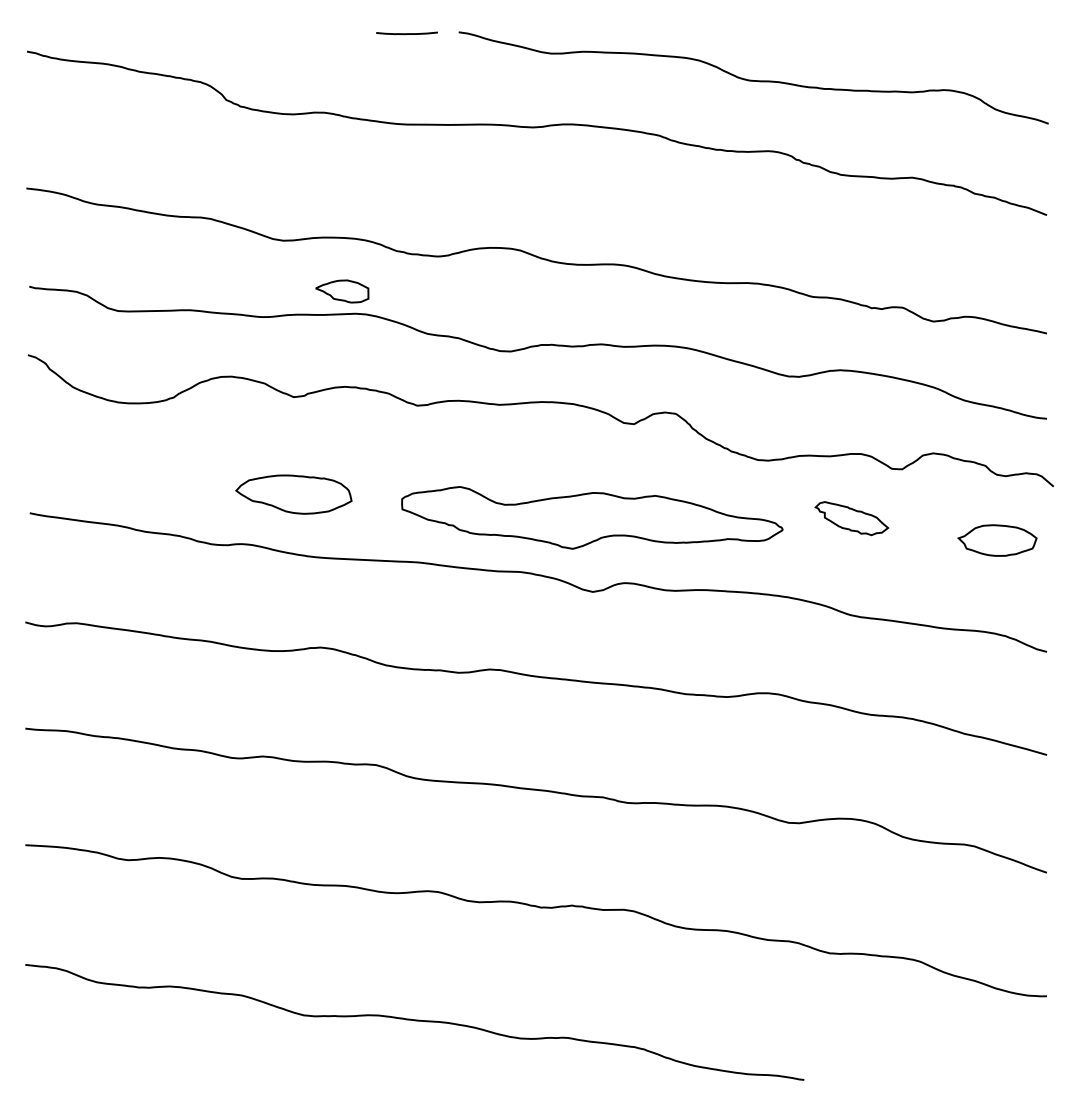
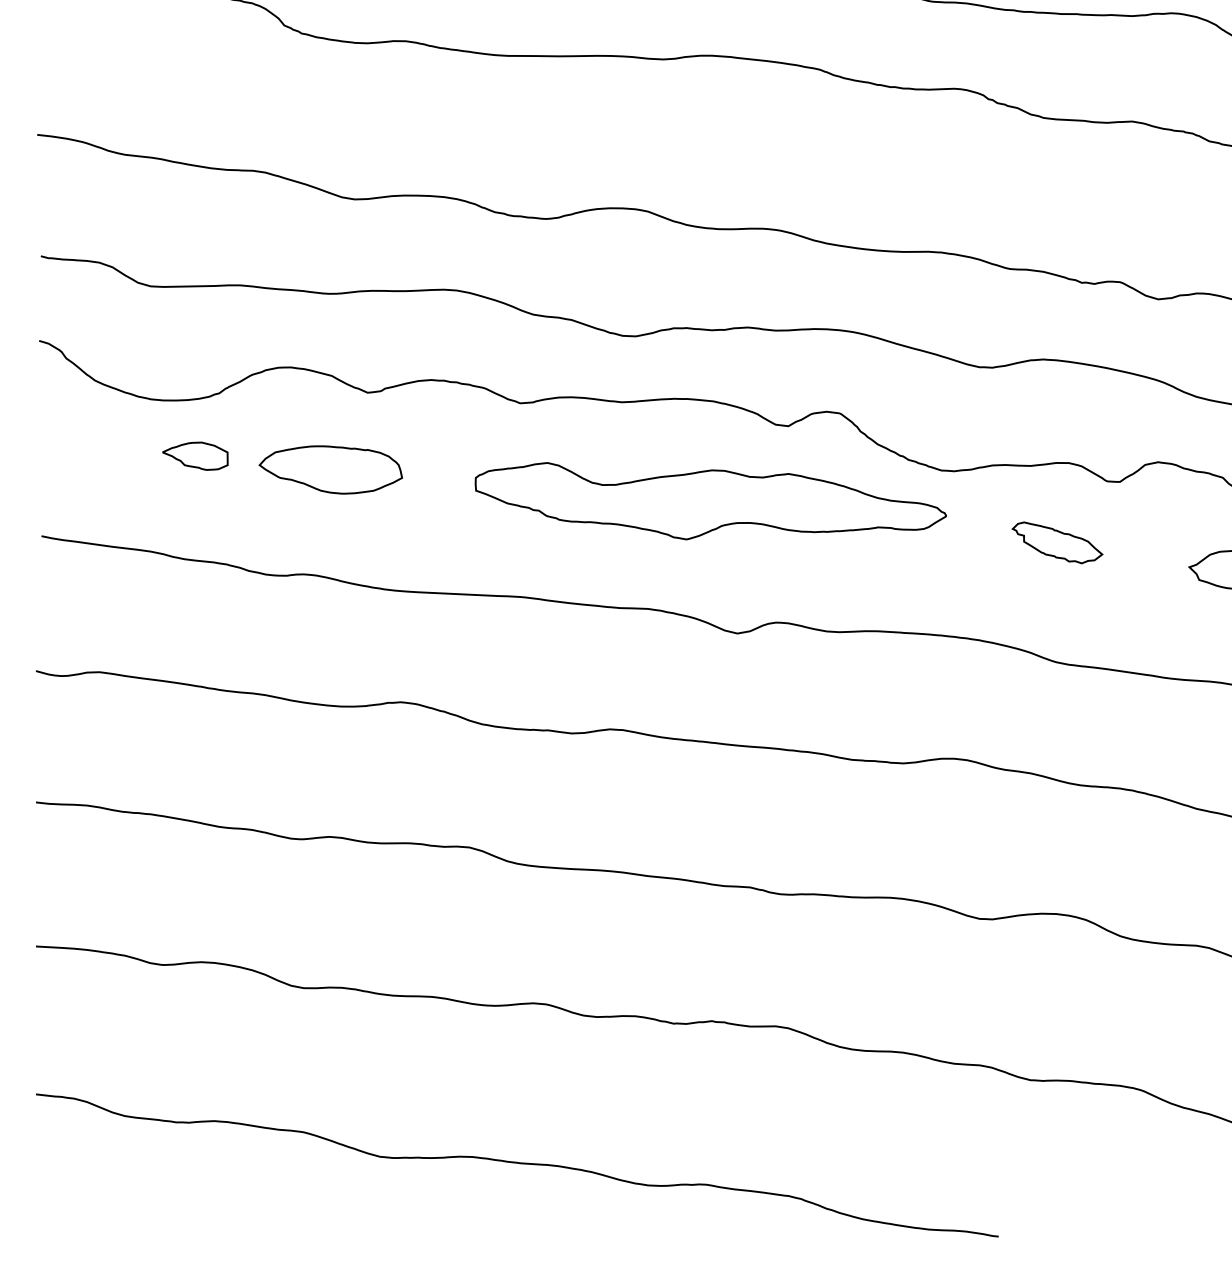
part: (342, 291) -> (195, 456), moved
part: (293, 494) -> (330, 469), moved
part: (592, 517) -> (711, 500), moved

